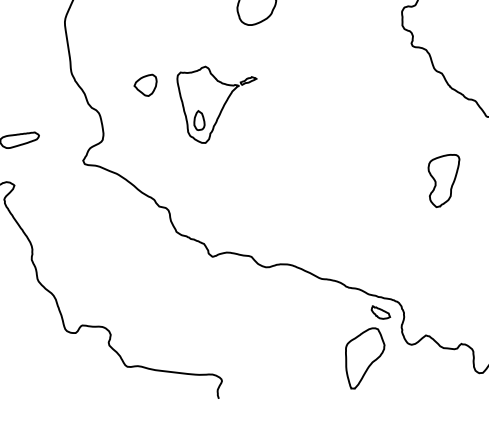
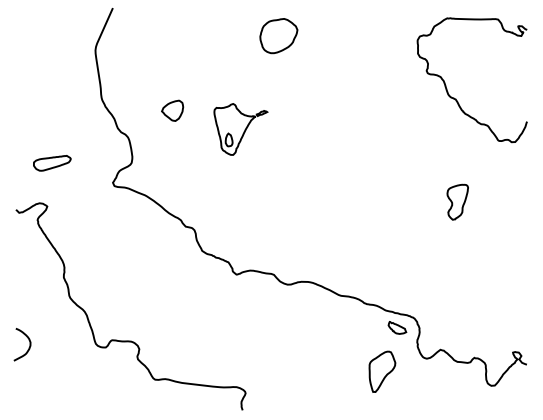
part: (216, 104) -> (240, 129), size x0.7
part: (443, 181) -> (457, 202), size x0.7
part: (365, 358) -> (382, 371), size x0.7

